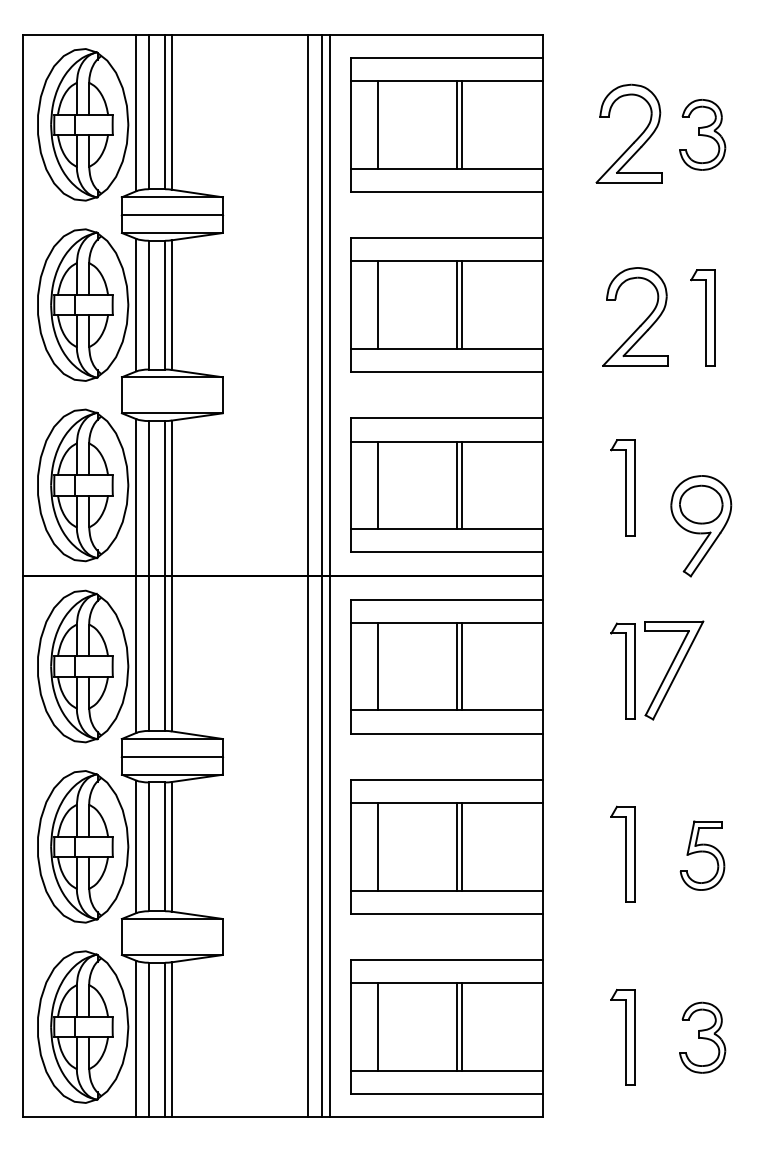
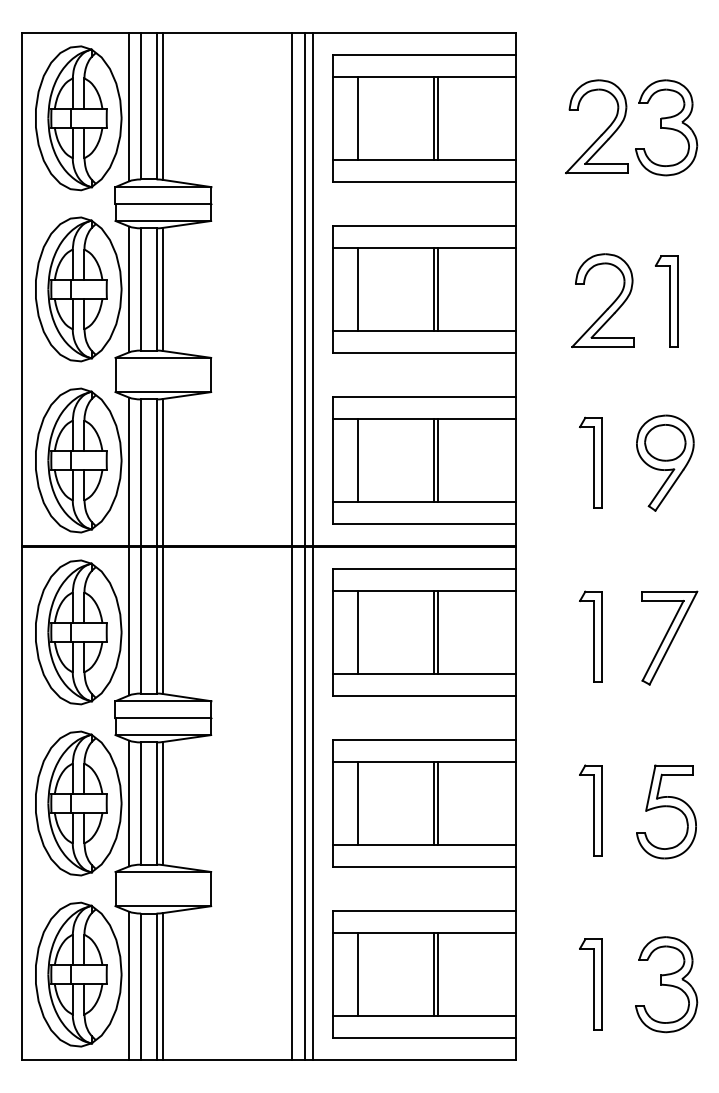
part: (702, 134) -> (666, 127), size x1.43
part: (701, 525) -> (665, 462), moved
part: (674, 669) -> (669, 637), moved
part: (702, 855) -> (666, 811), size x1.43
part: (702, 1037) -> (666, 984), size x1.43

